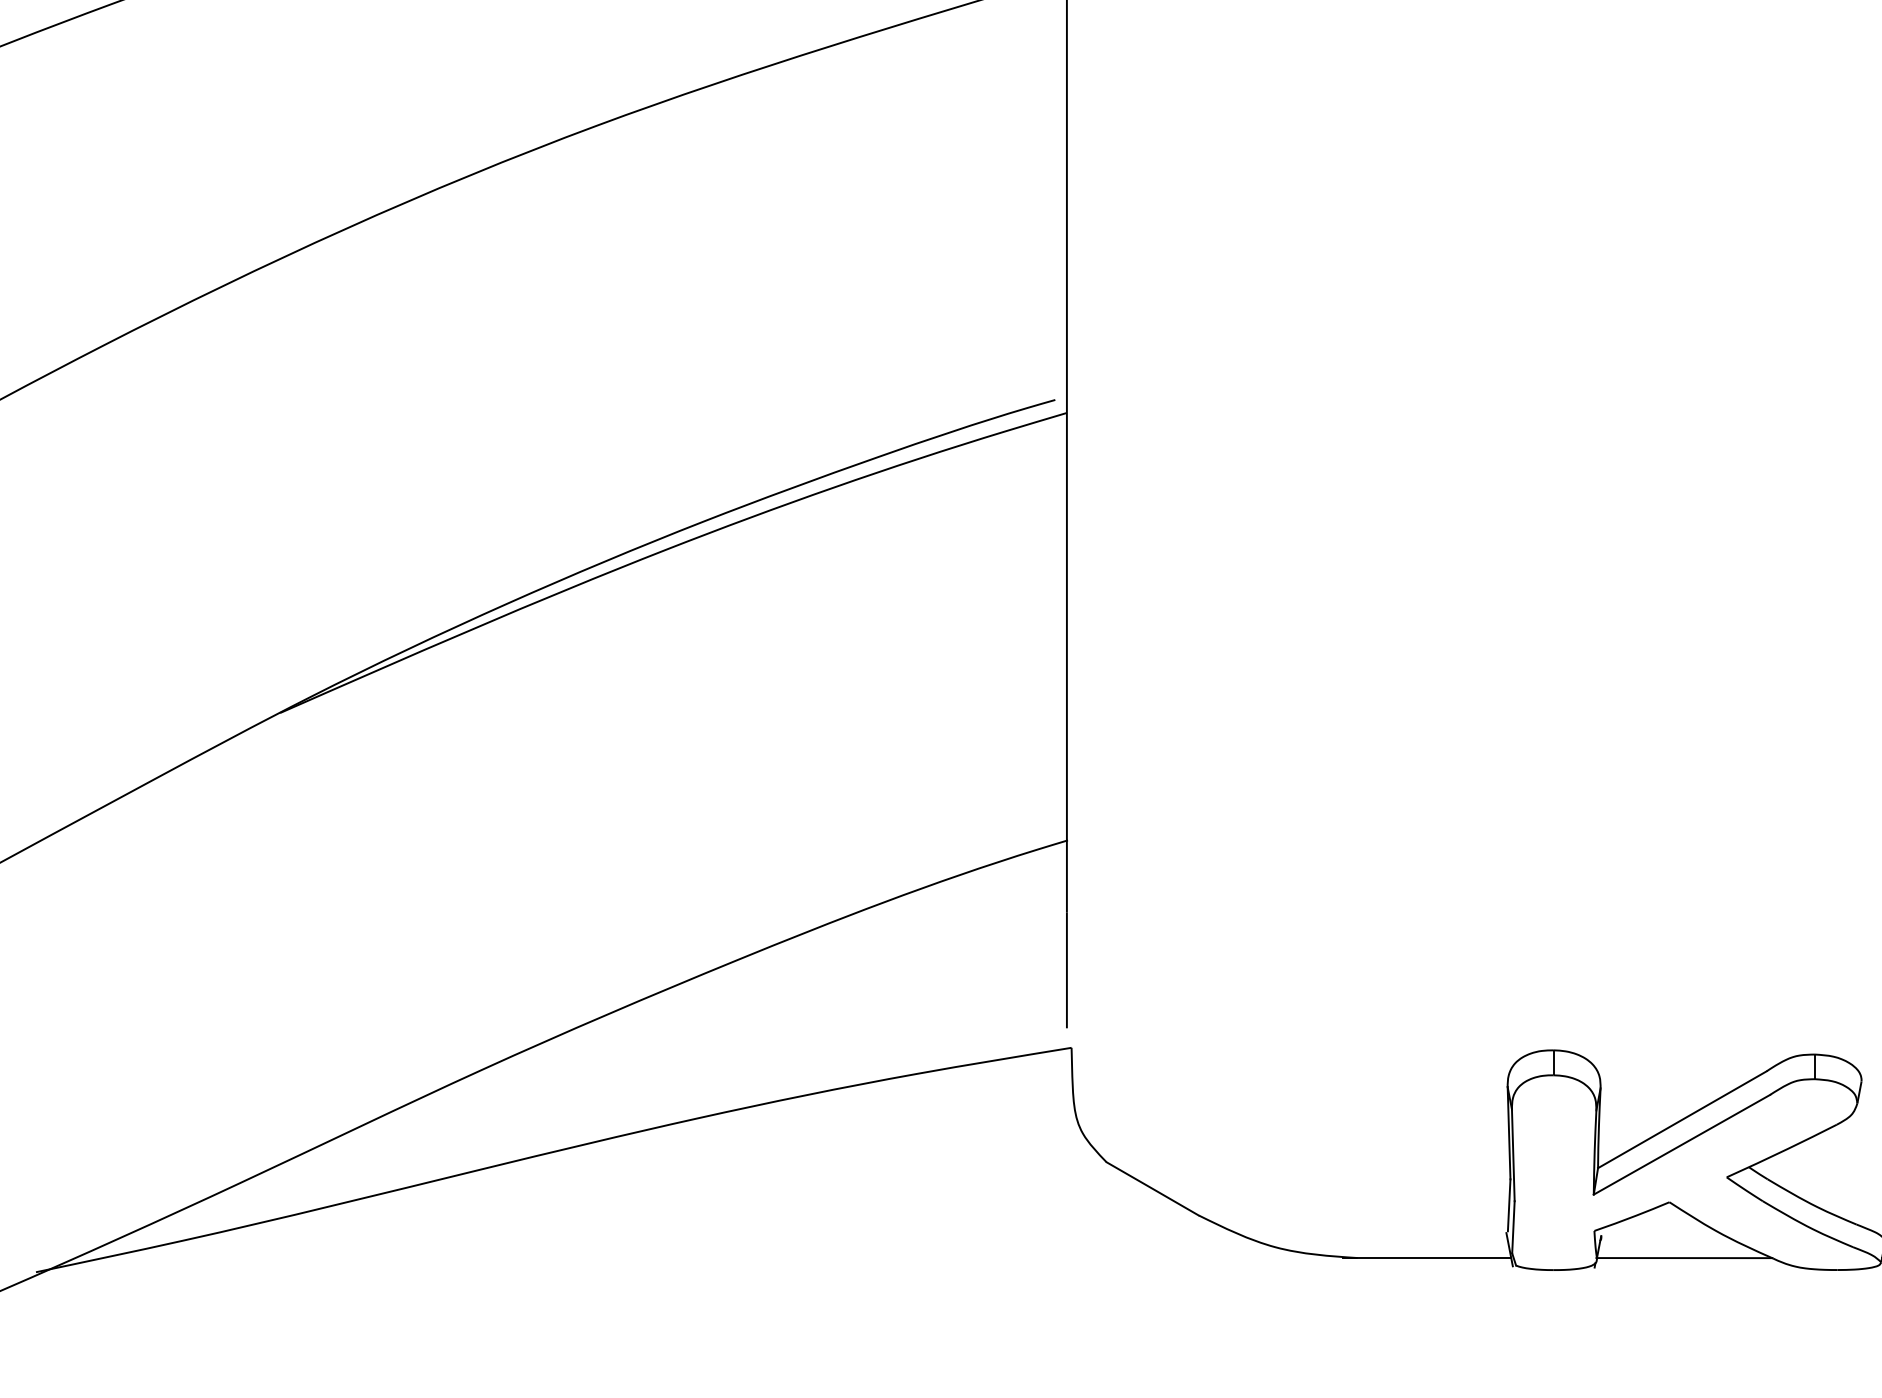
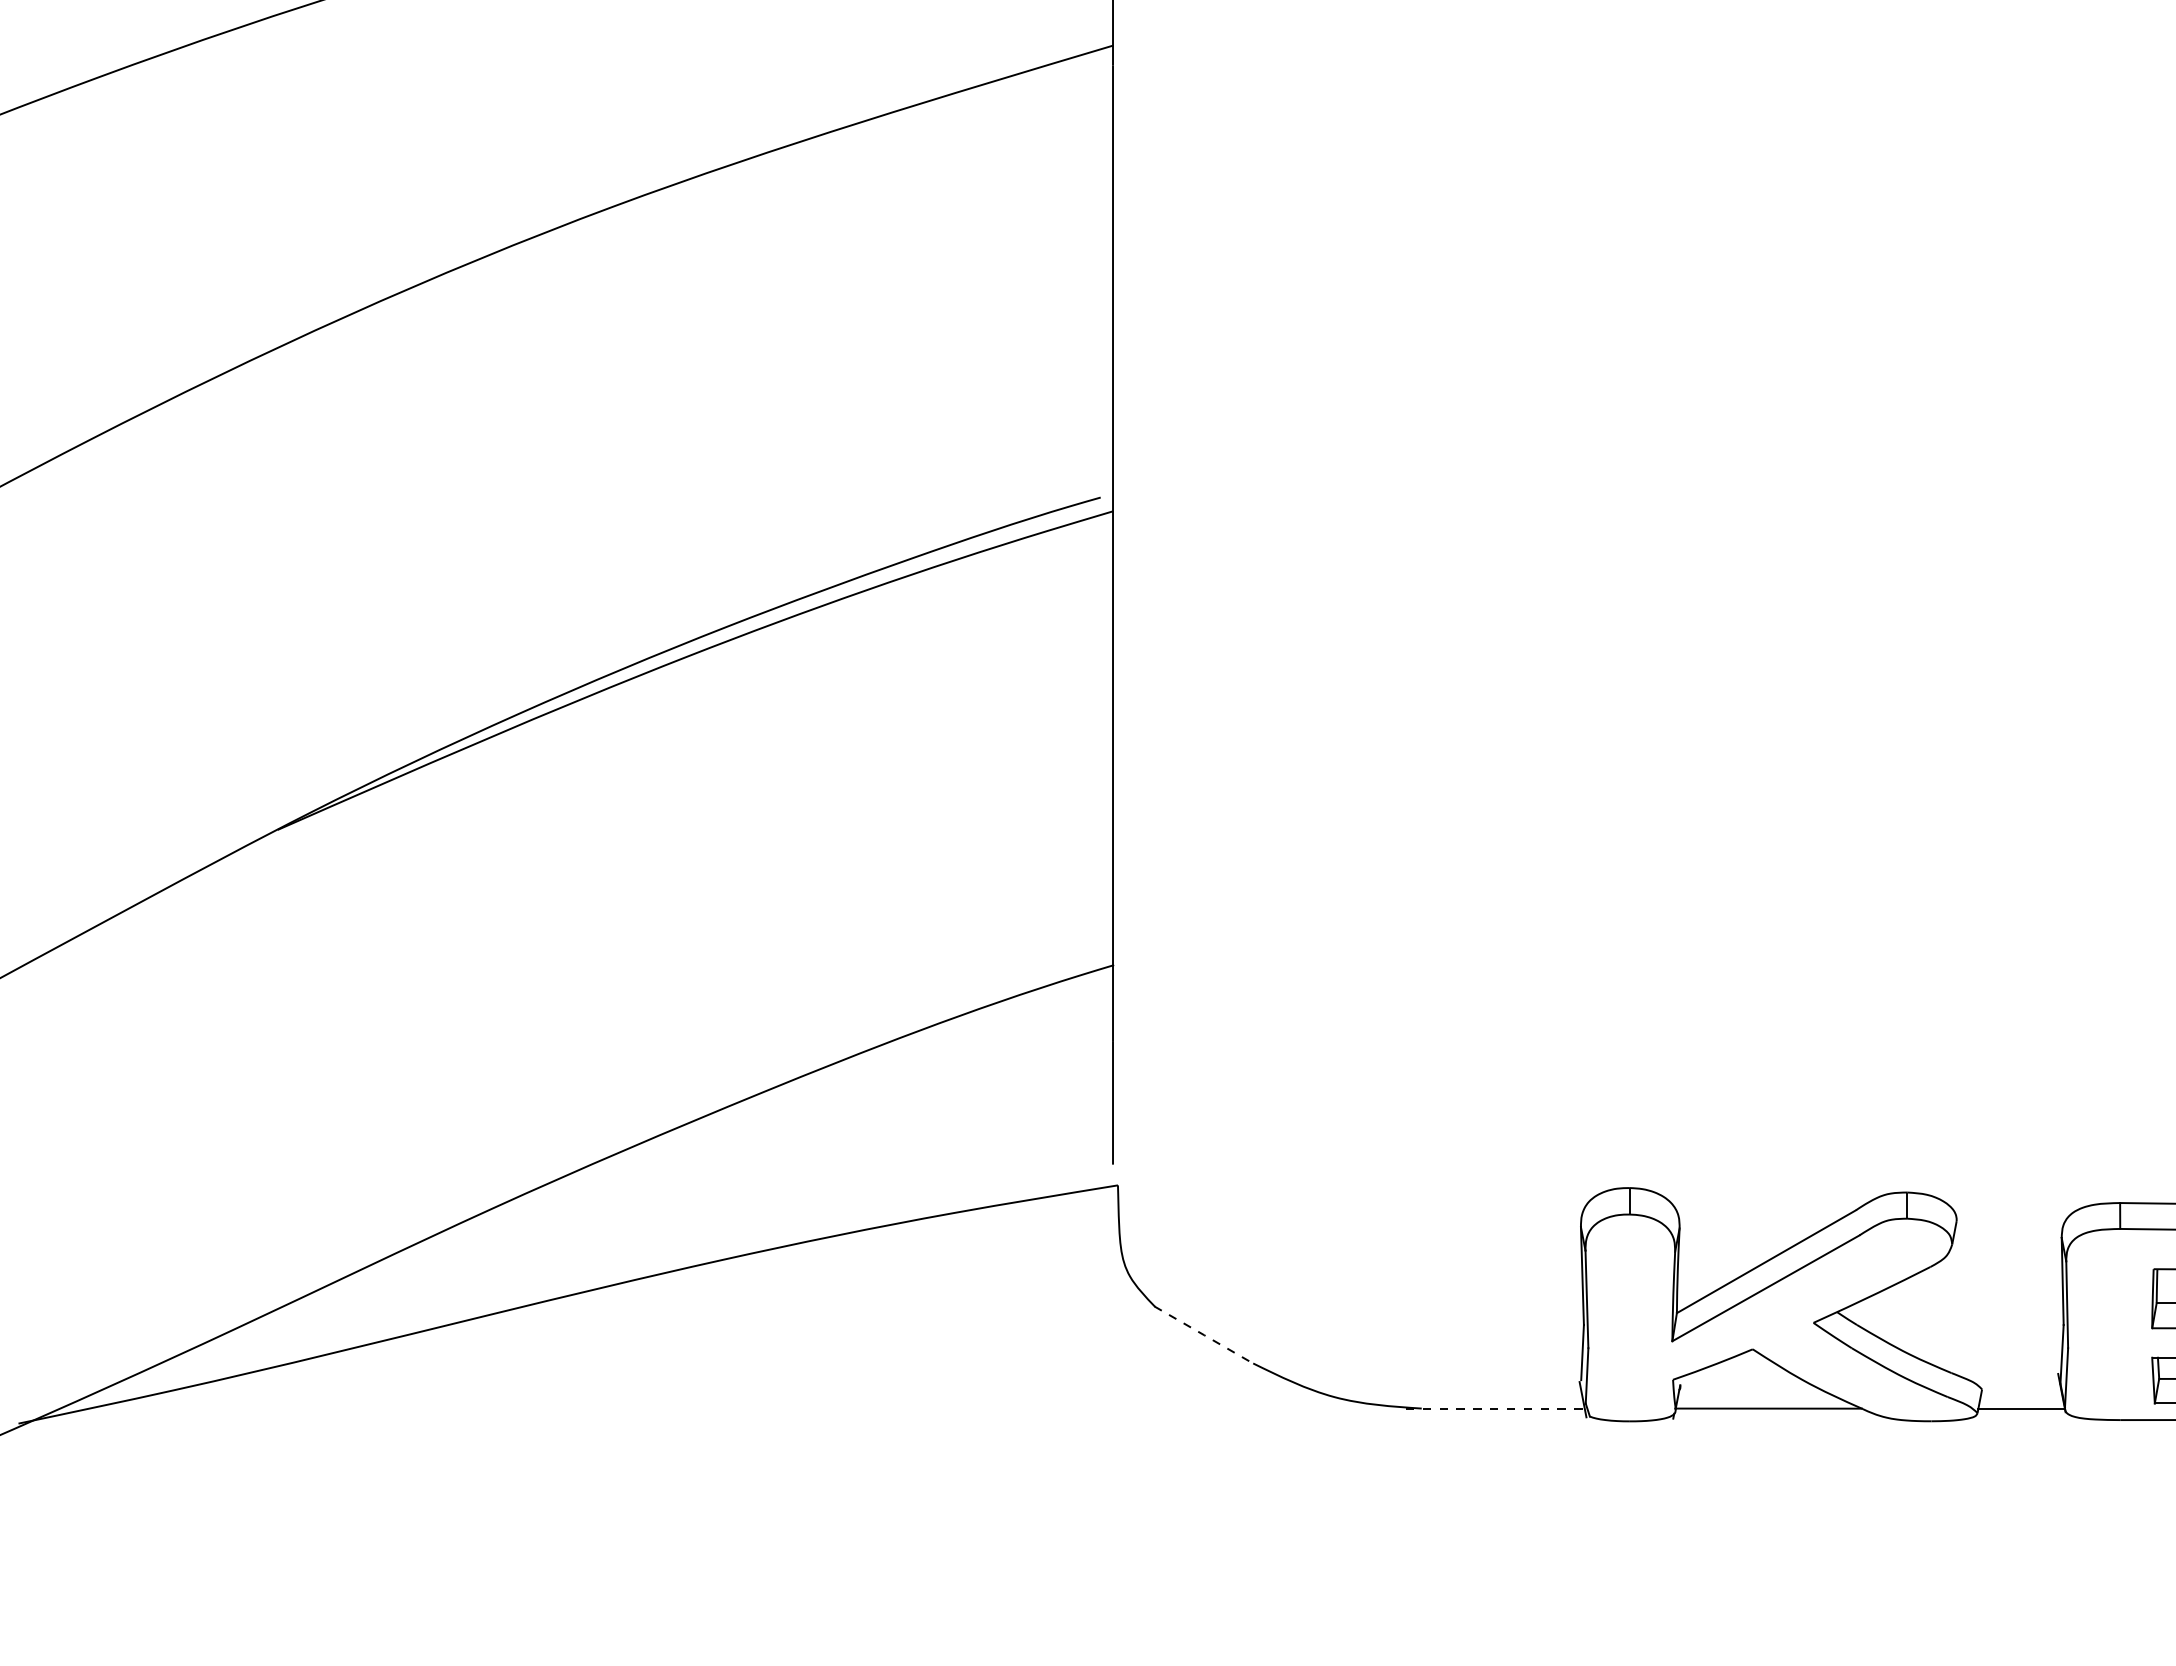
line: (1153, 1189) -> (1204, 1335), solid -> dashed
line: (1427, 1257) -> (1495, 1408), solid -> dashed

